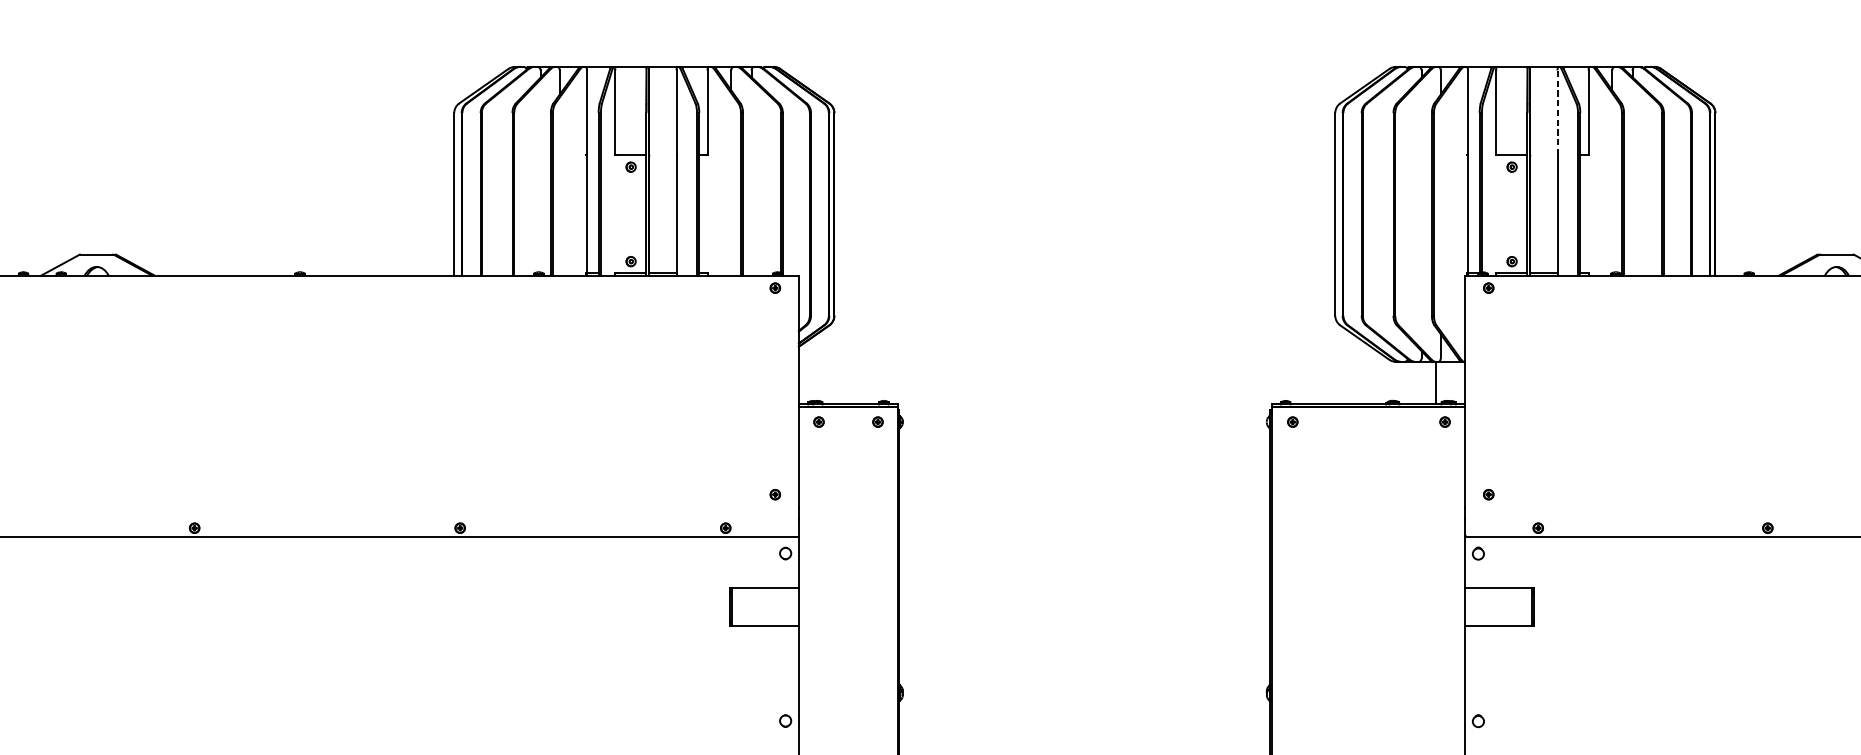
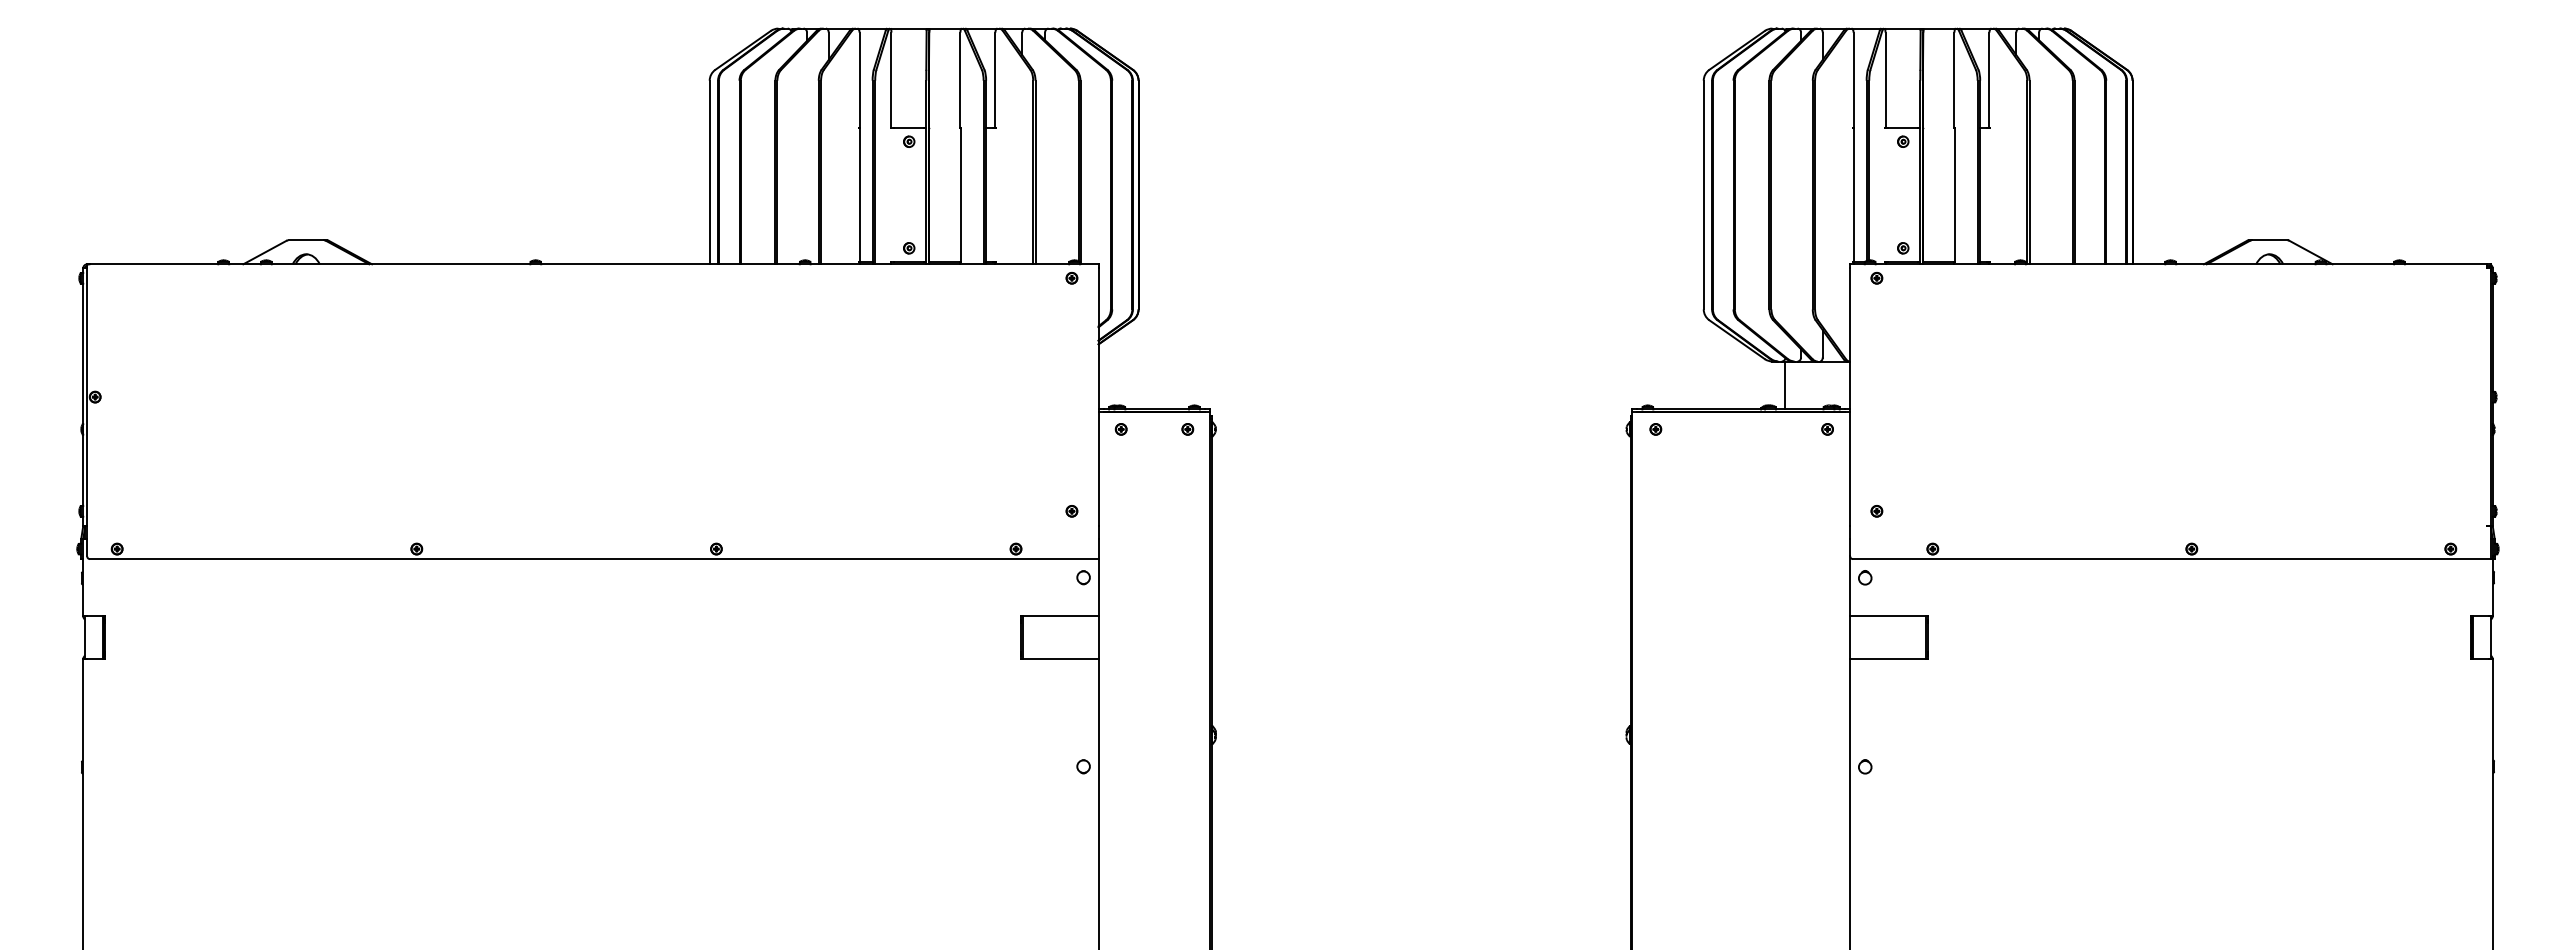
line: (1557, 112) -> (1954, 80), dashed -> solid
line: (1436, 383) -> (1785, 385), moved

